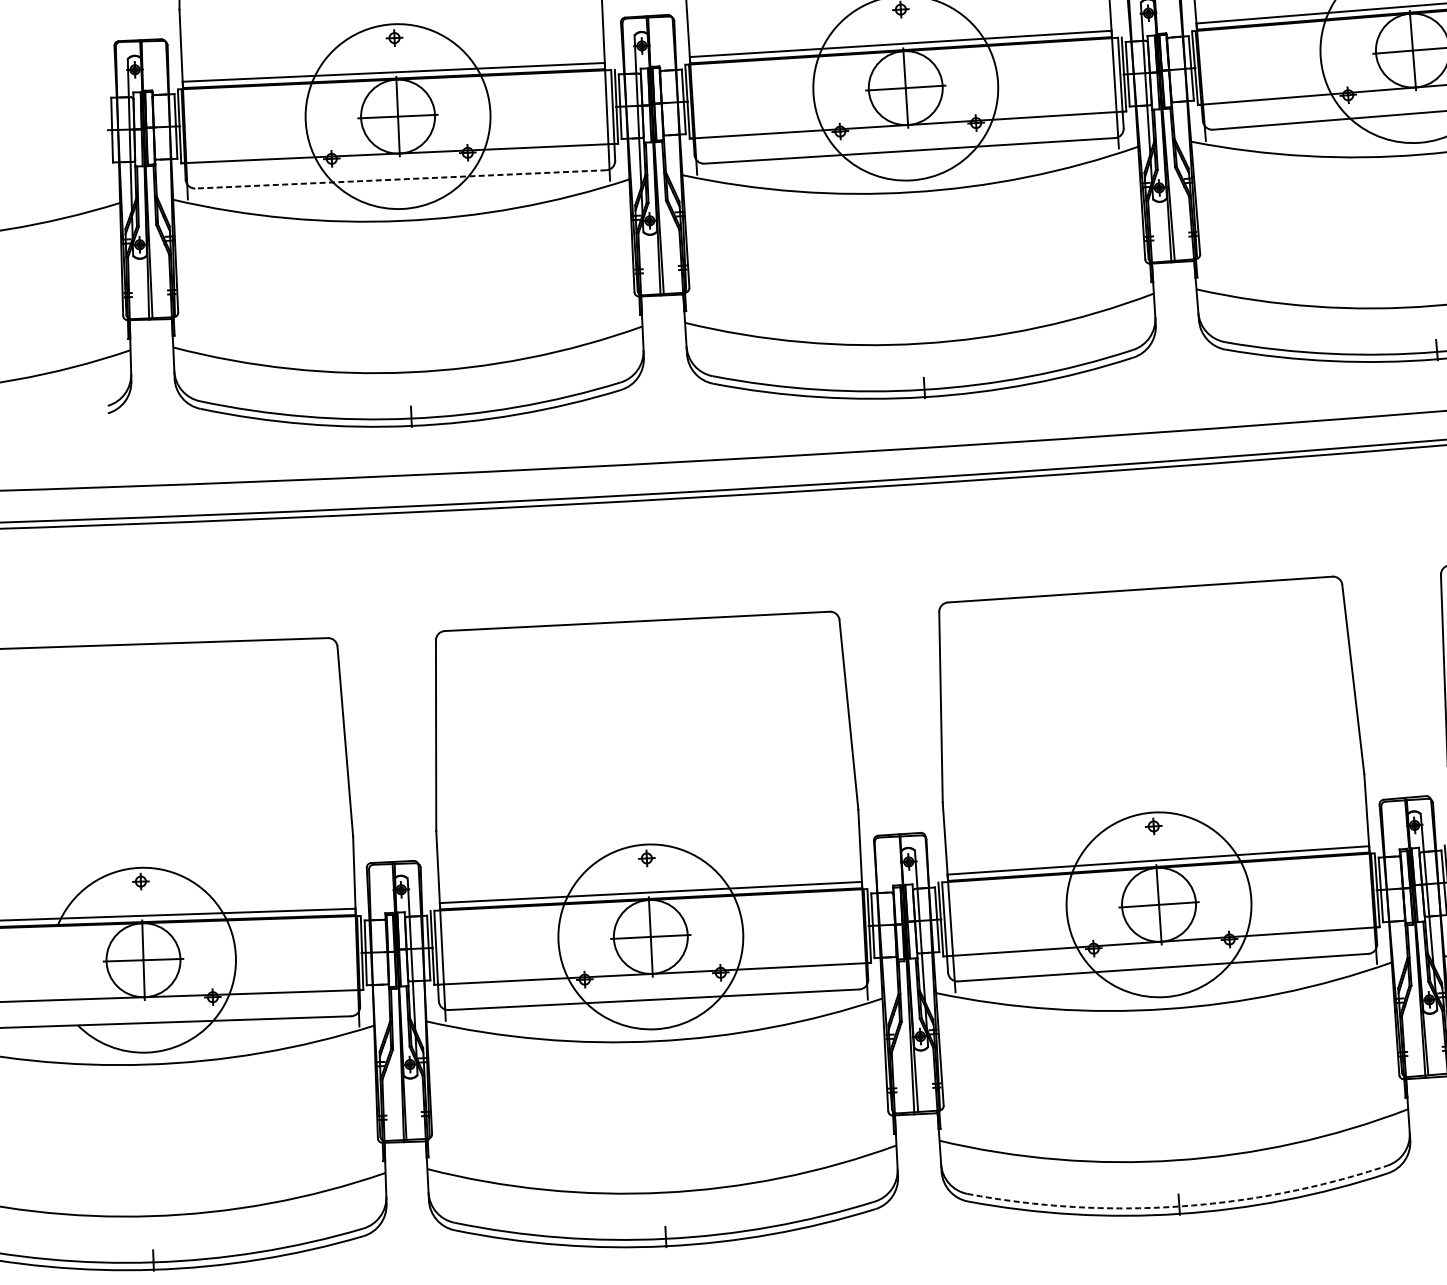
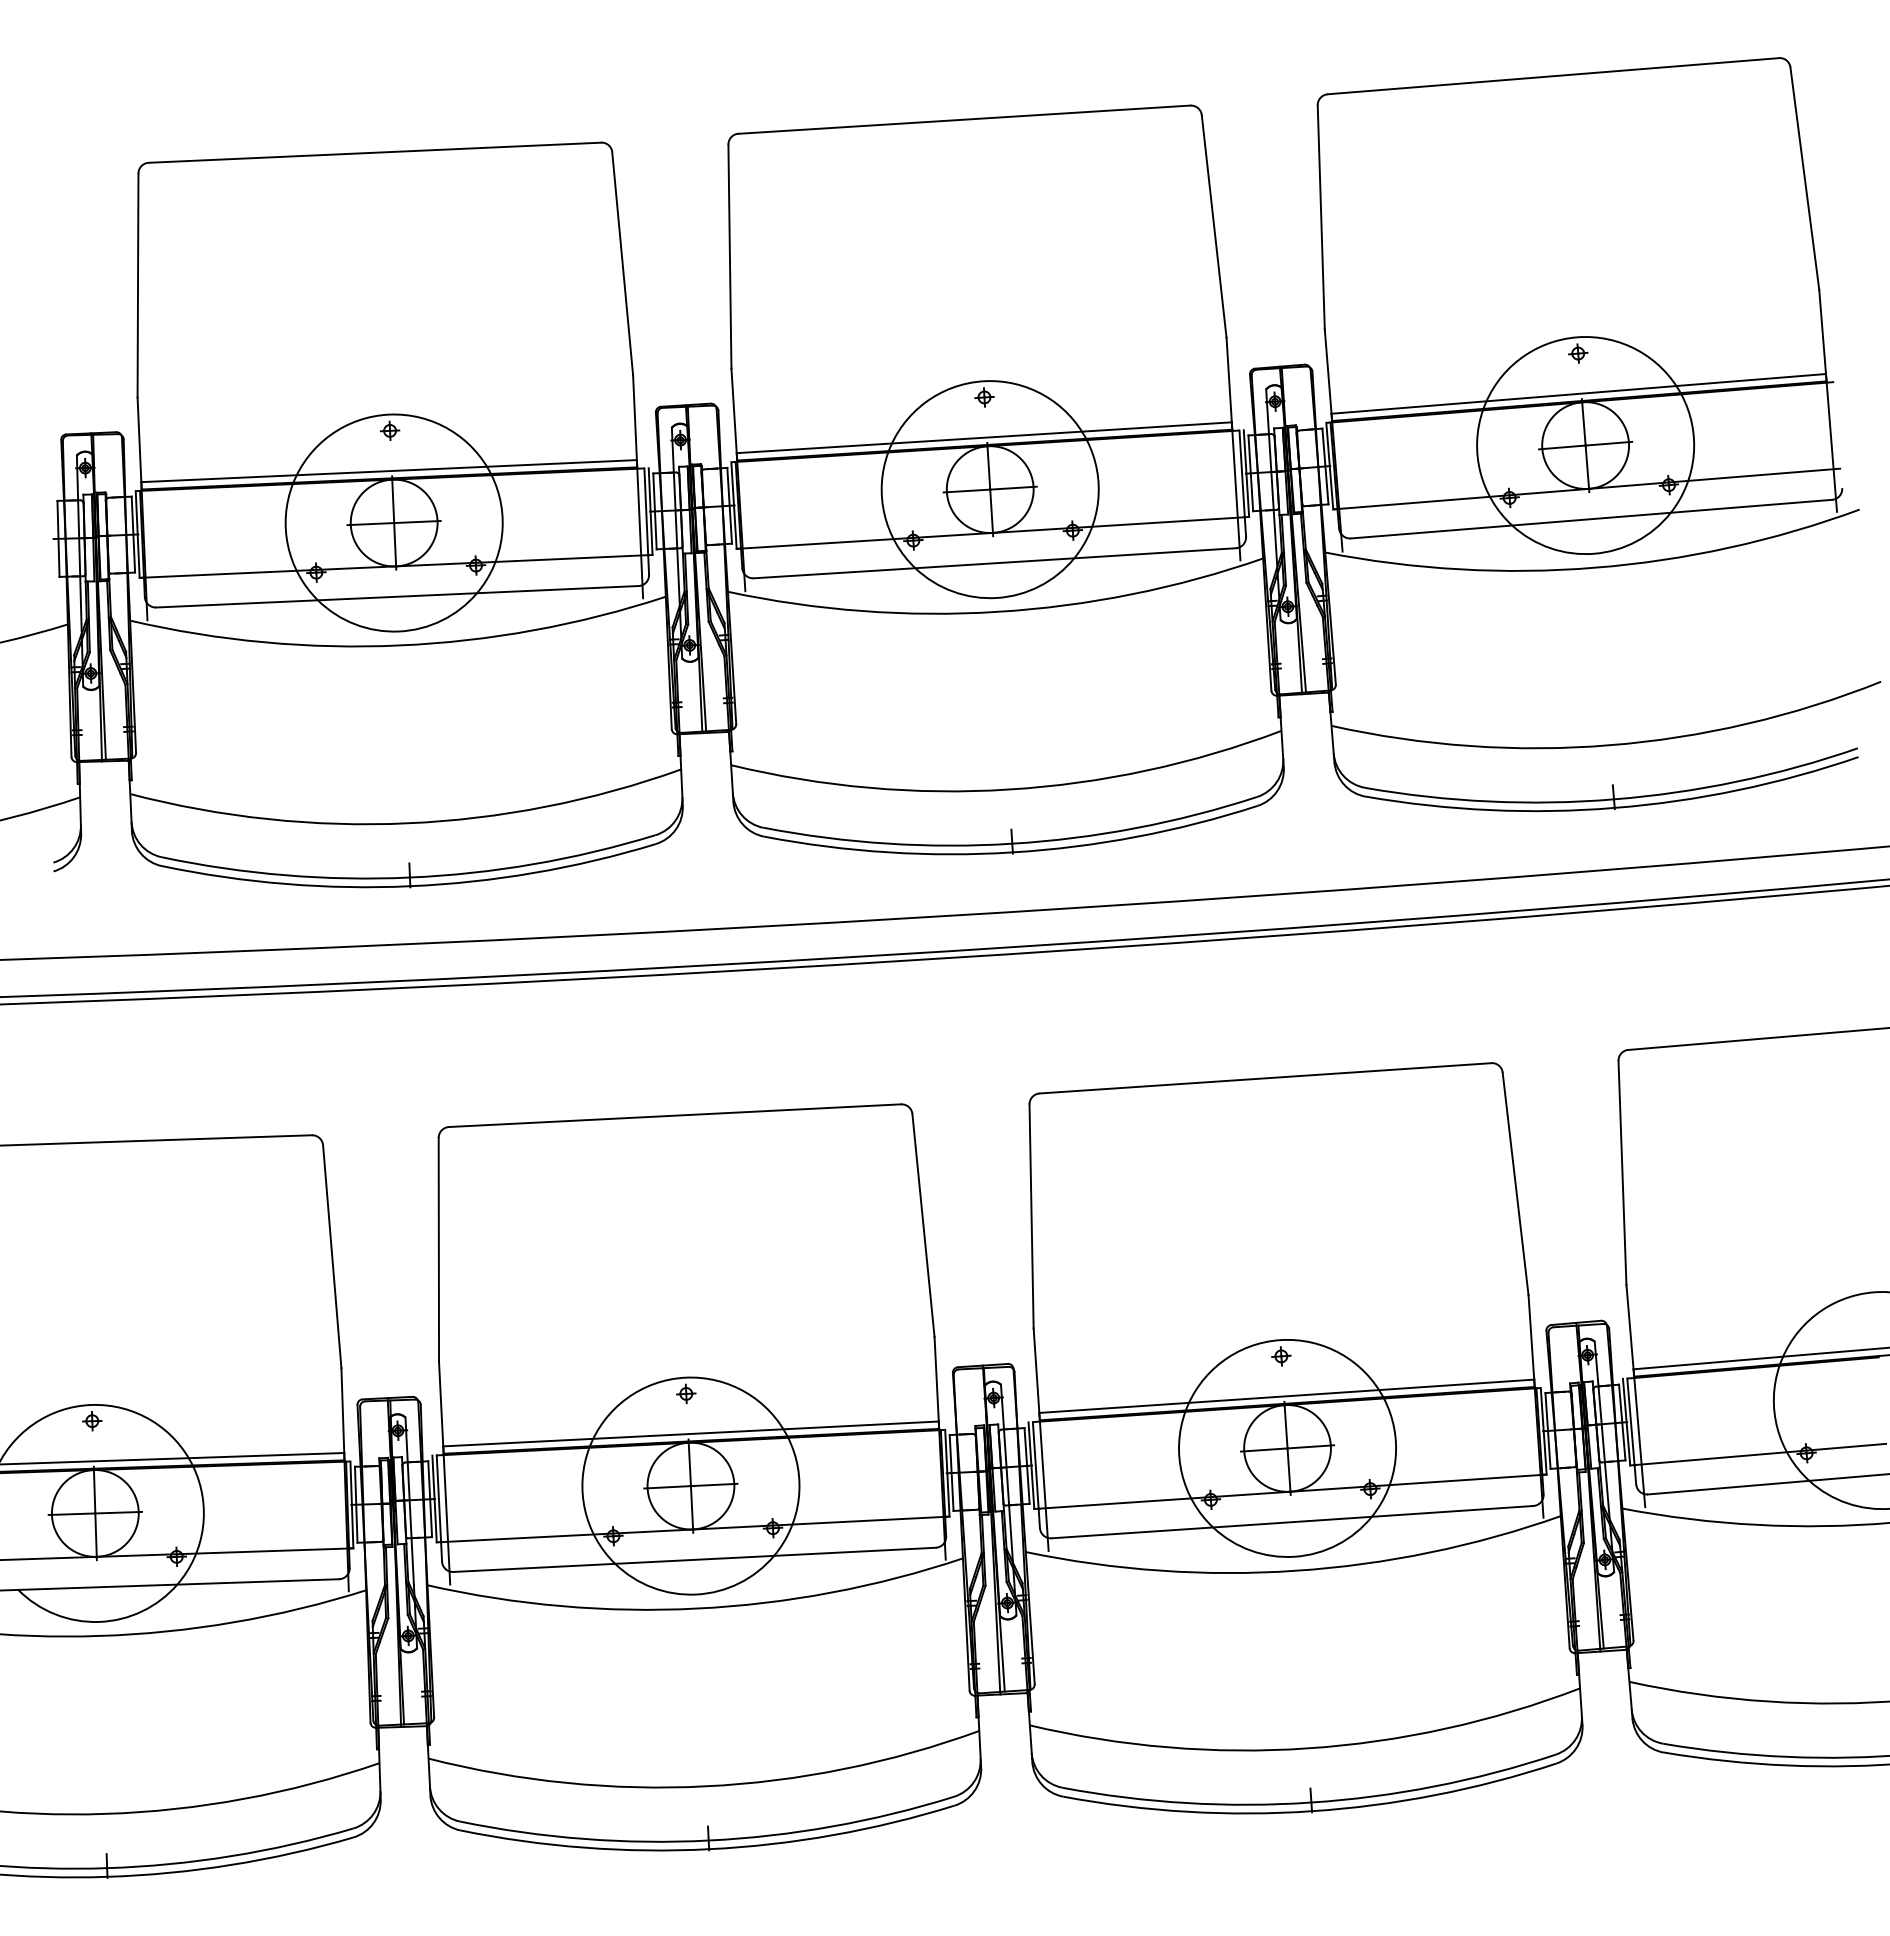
line: (400, 179) -> (397, 596), dashed -> solid
arc: (1179, 1206) -> (1311, 1802), dashed -> solid

